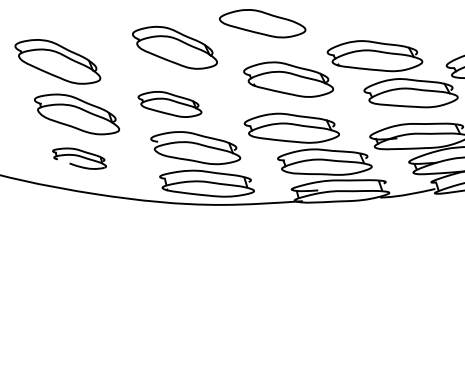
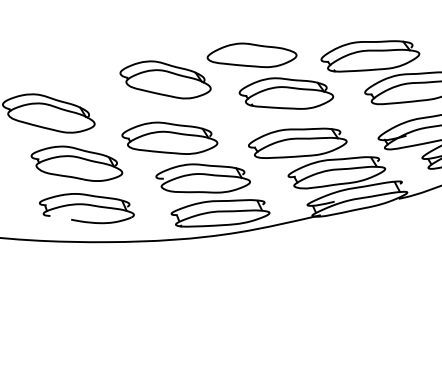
part: (262, 23) -> (251, 55), moved
part: (169, 104) -> (169, 138), size x1.43
part: (79, 158) -> (86, 208), size x1.67

